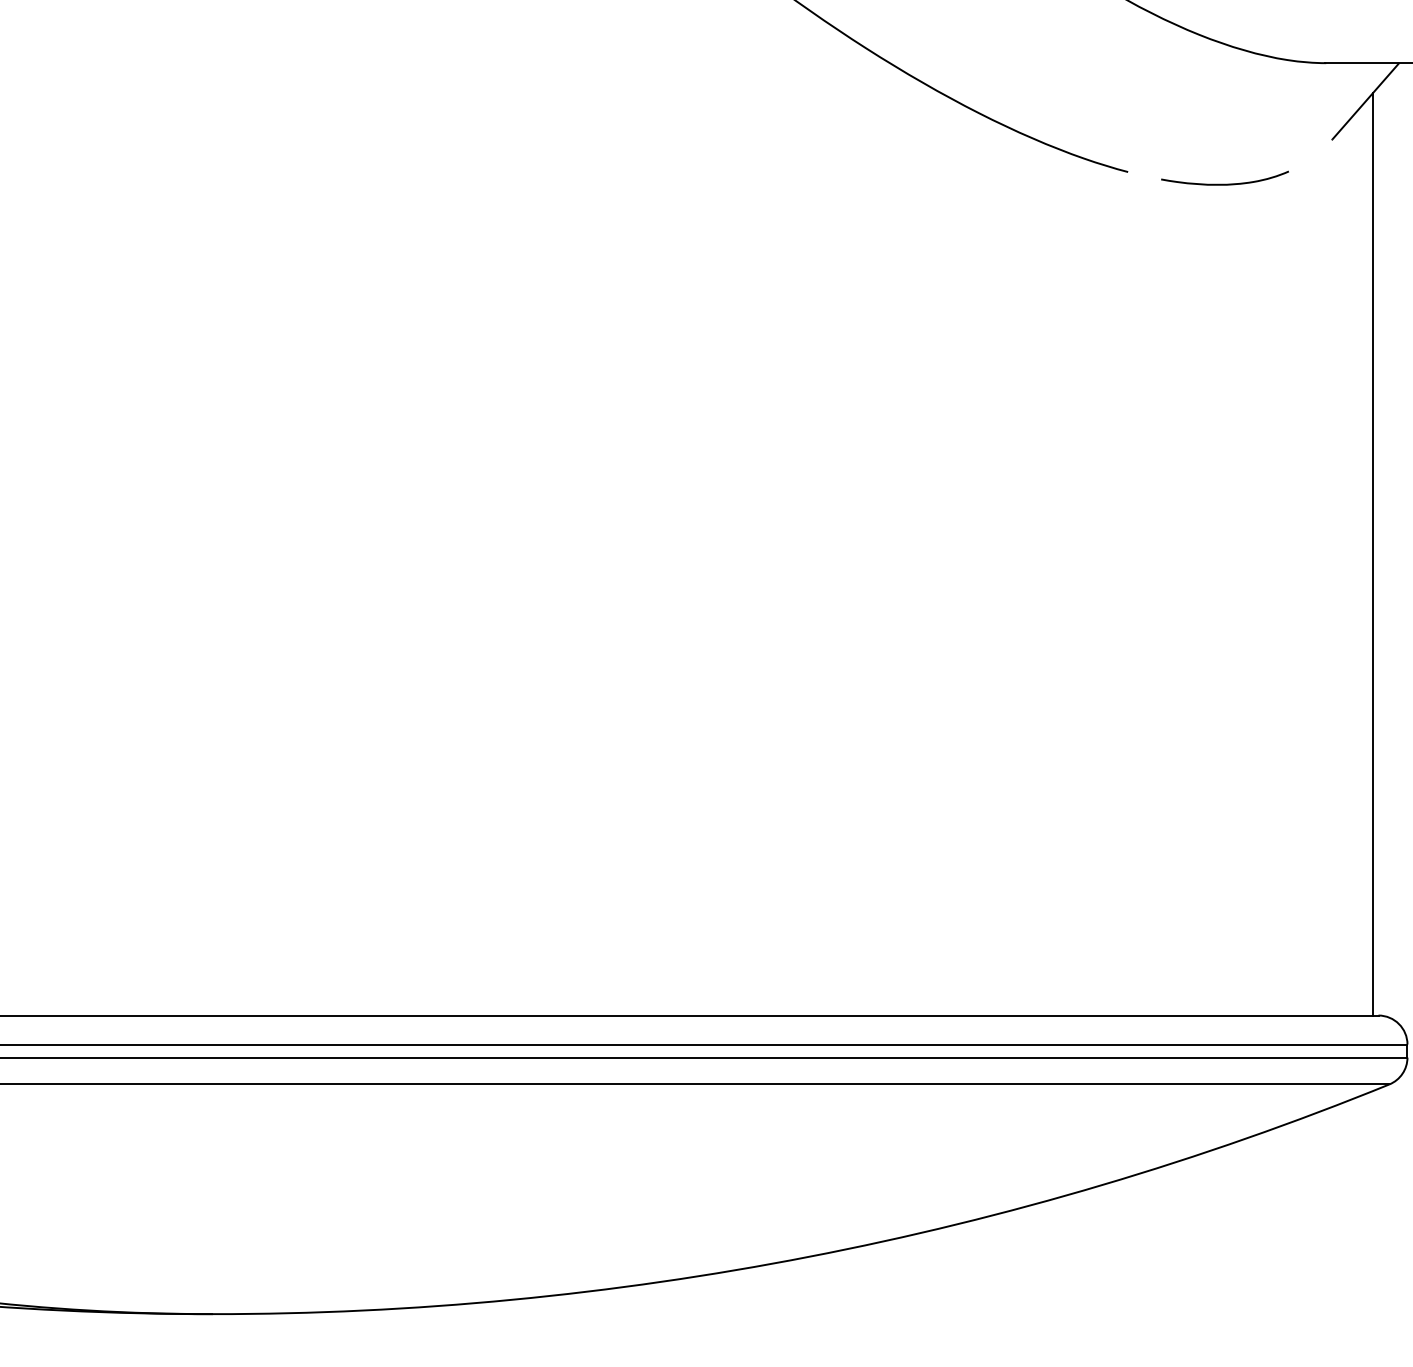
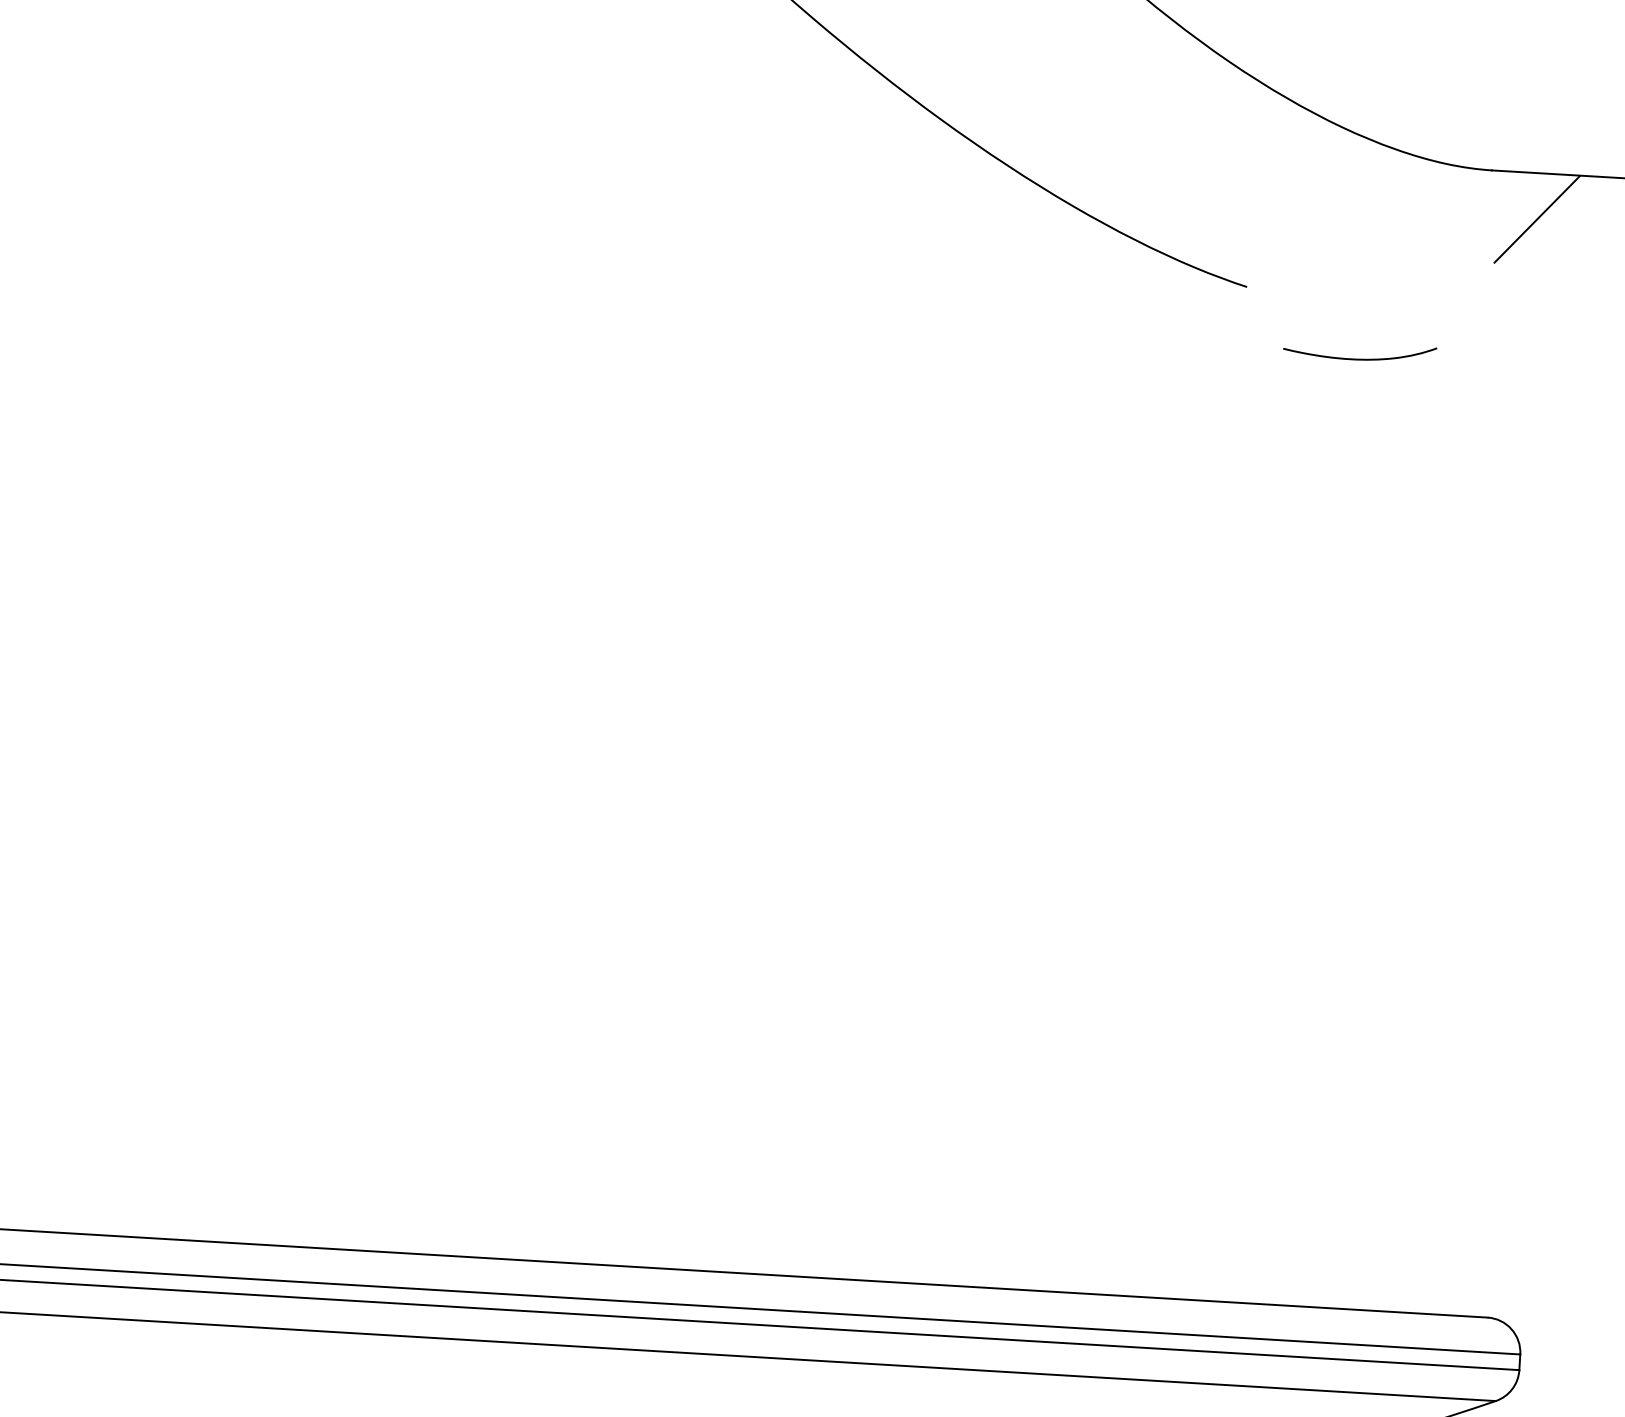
curve: (1224, 183) -> (1359, 358), moved
line: (1372, 554) -> (1513, 763), removed

